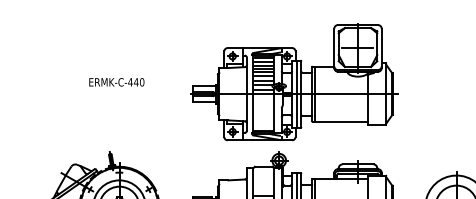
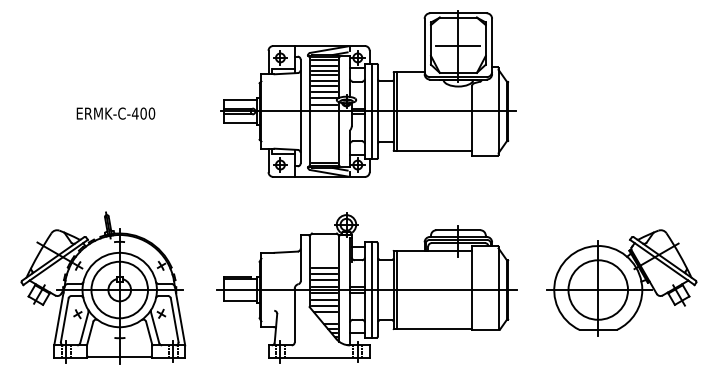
part: (294, 81) -> (368, 93), moved
text: (136, 82) -> (143, 113), ERMK-C-440 -> ERMK-C-400
line: (263, 190) -> (323, 267), added

